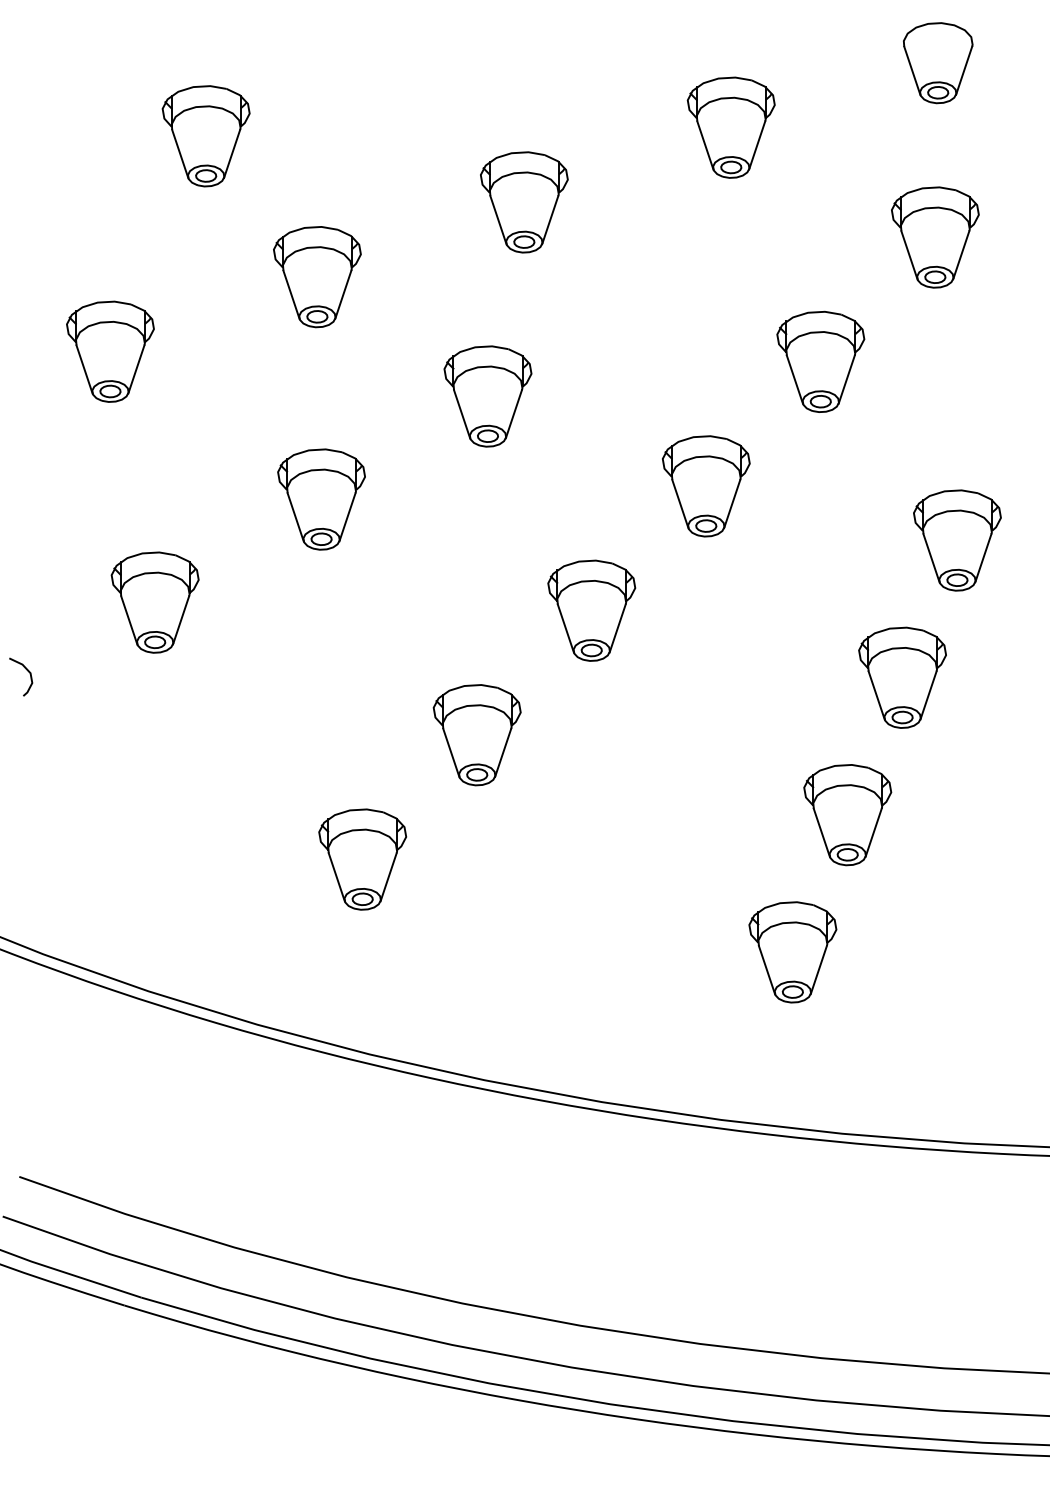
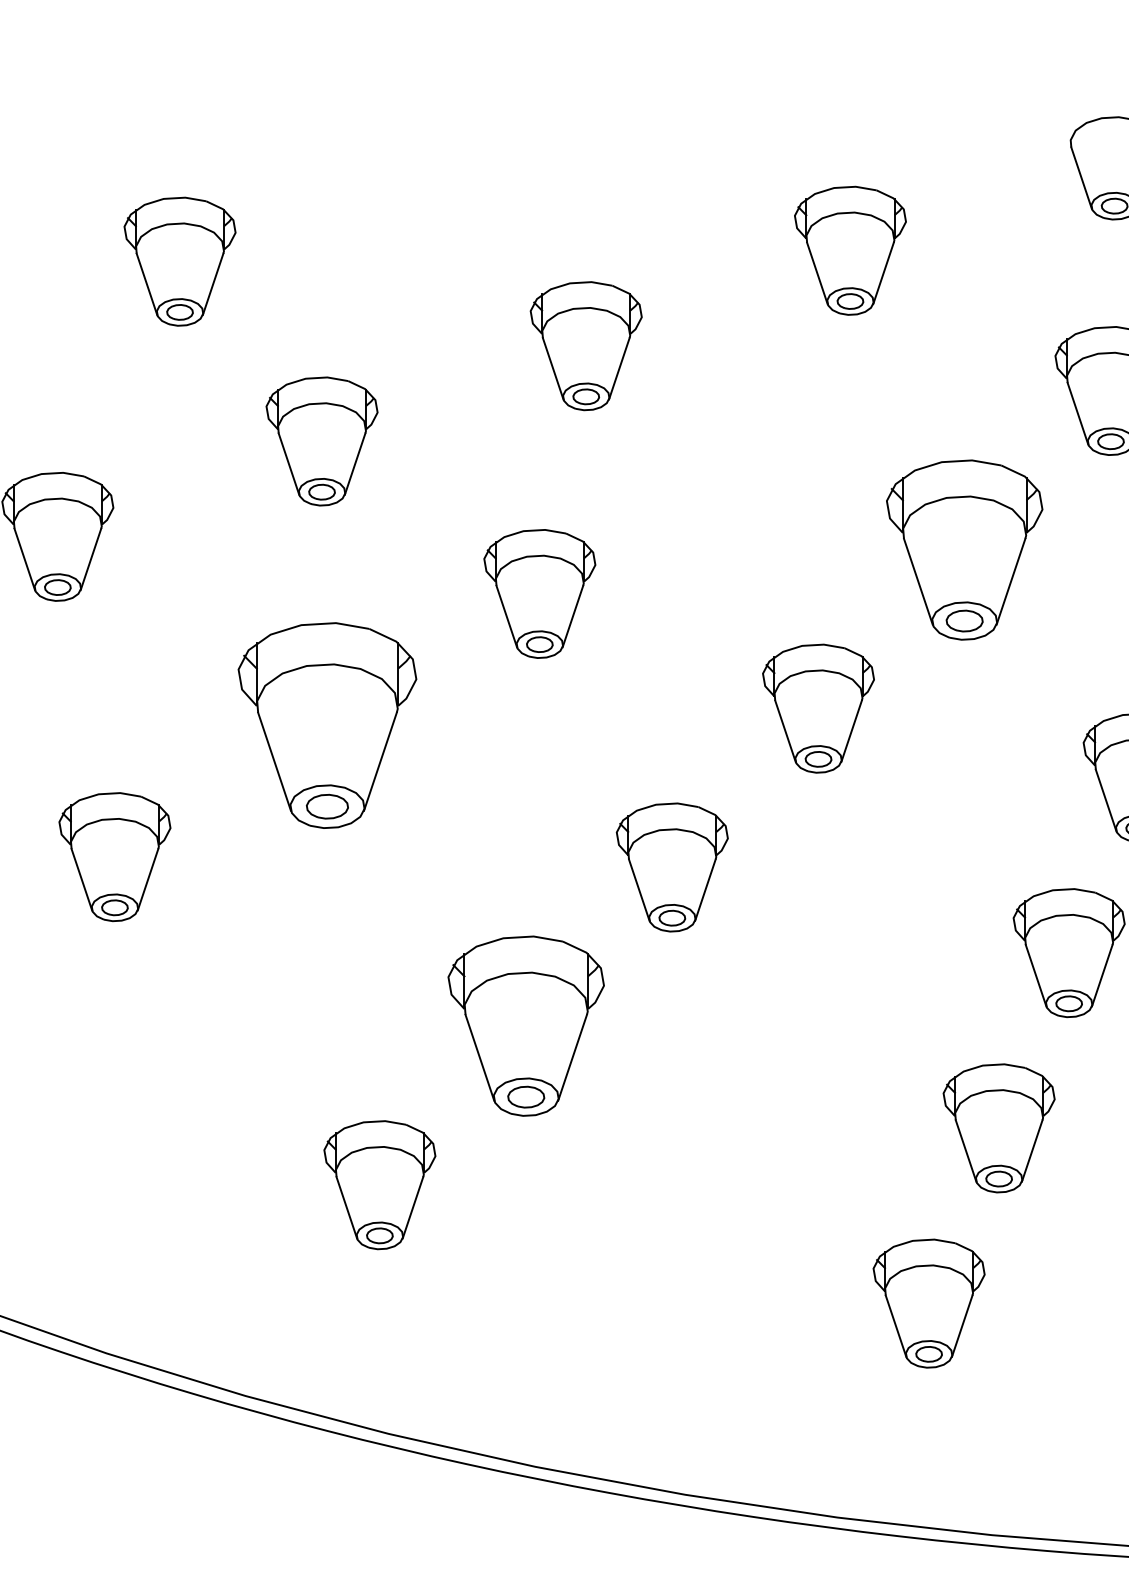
part: (820, 361) -> (964, 549), size x1.4
part: (321, 499) -> (327, 725), size x1.6
part: (476, 735) -> (525, 1026), size x1.4

